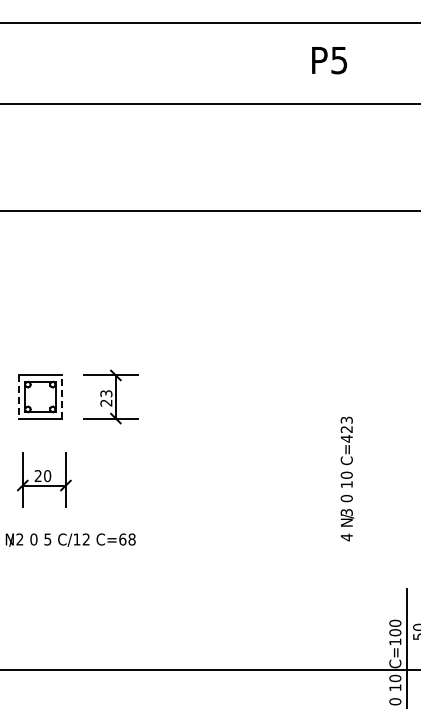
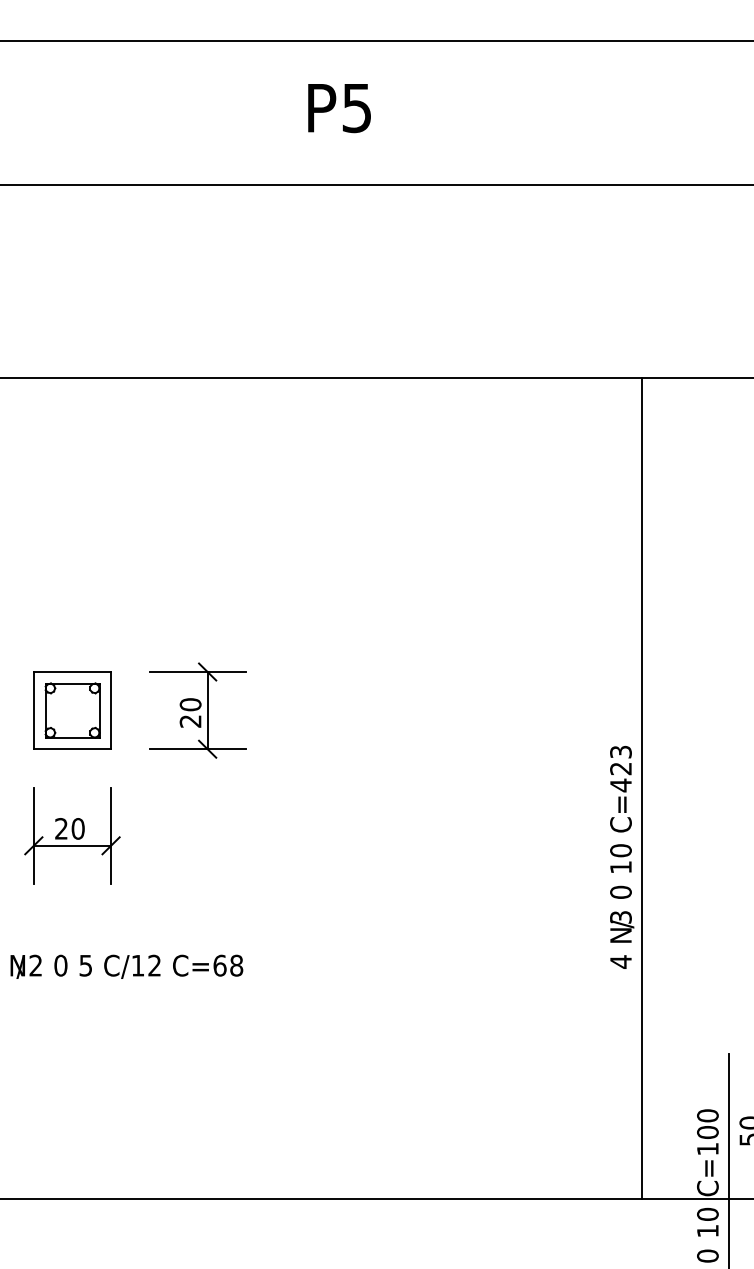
text: (329, 60) -> (339, 108), moved
text: (106, 393) -> (190, 704), 23 -> 20
line: (18, 397) -> (33, 711), dashed -> solid
line: (62, 397) -> (112, 711), dashed -> solid
line: (358, 440) -> (641, 788), added
part: (43, 479) -> (70, 834), moved

